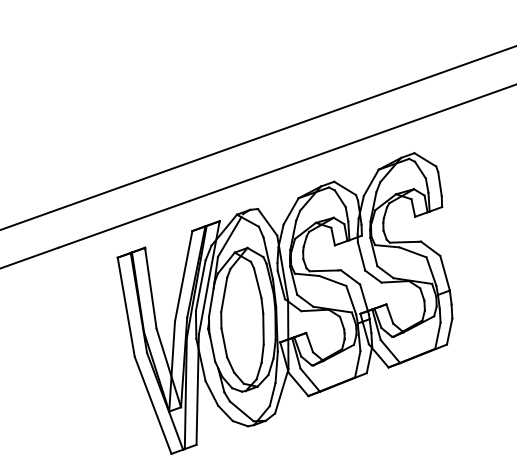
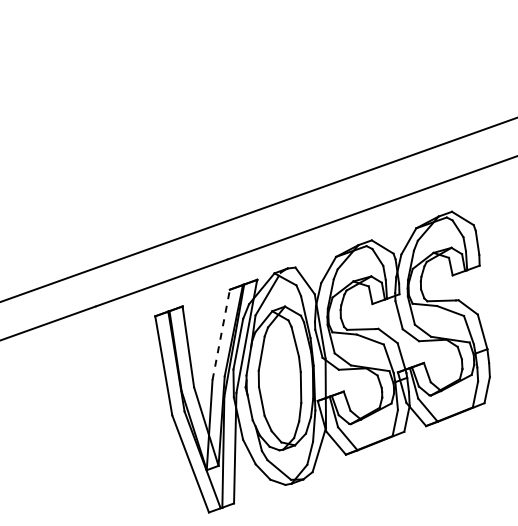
line: (183, 275) -> (221, 334), solid -> dashed

